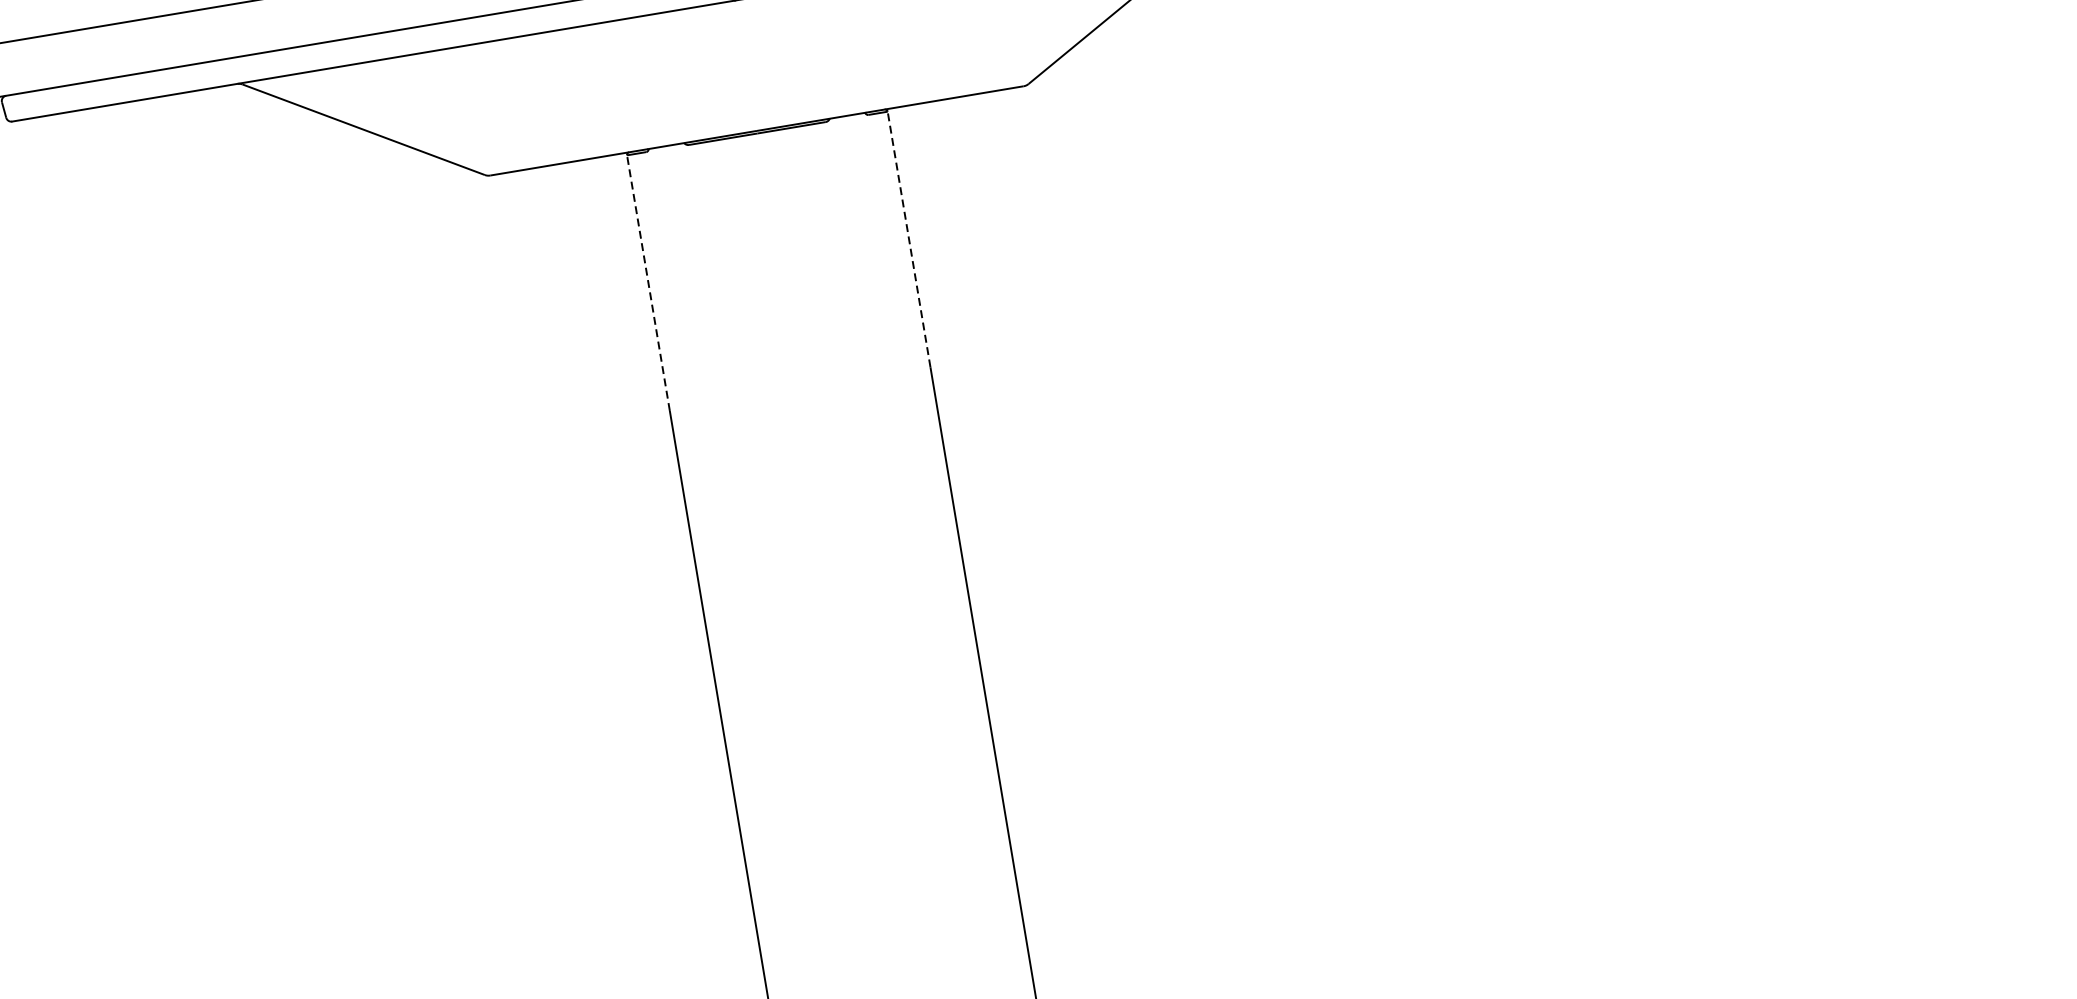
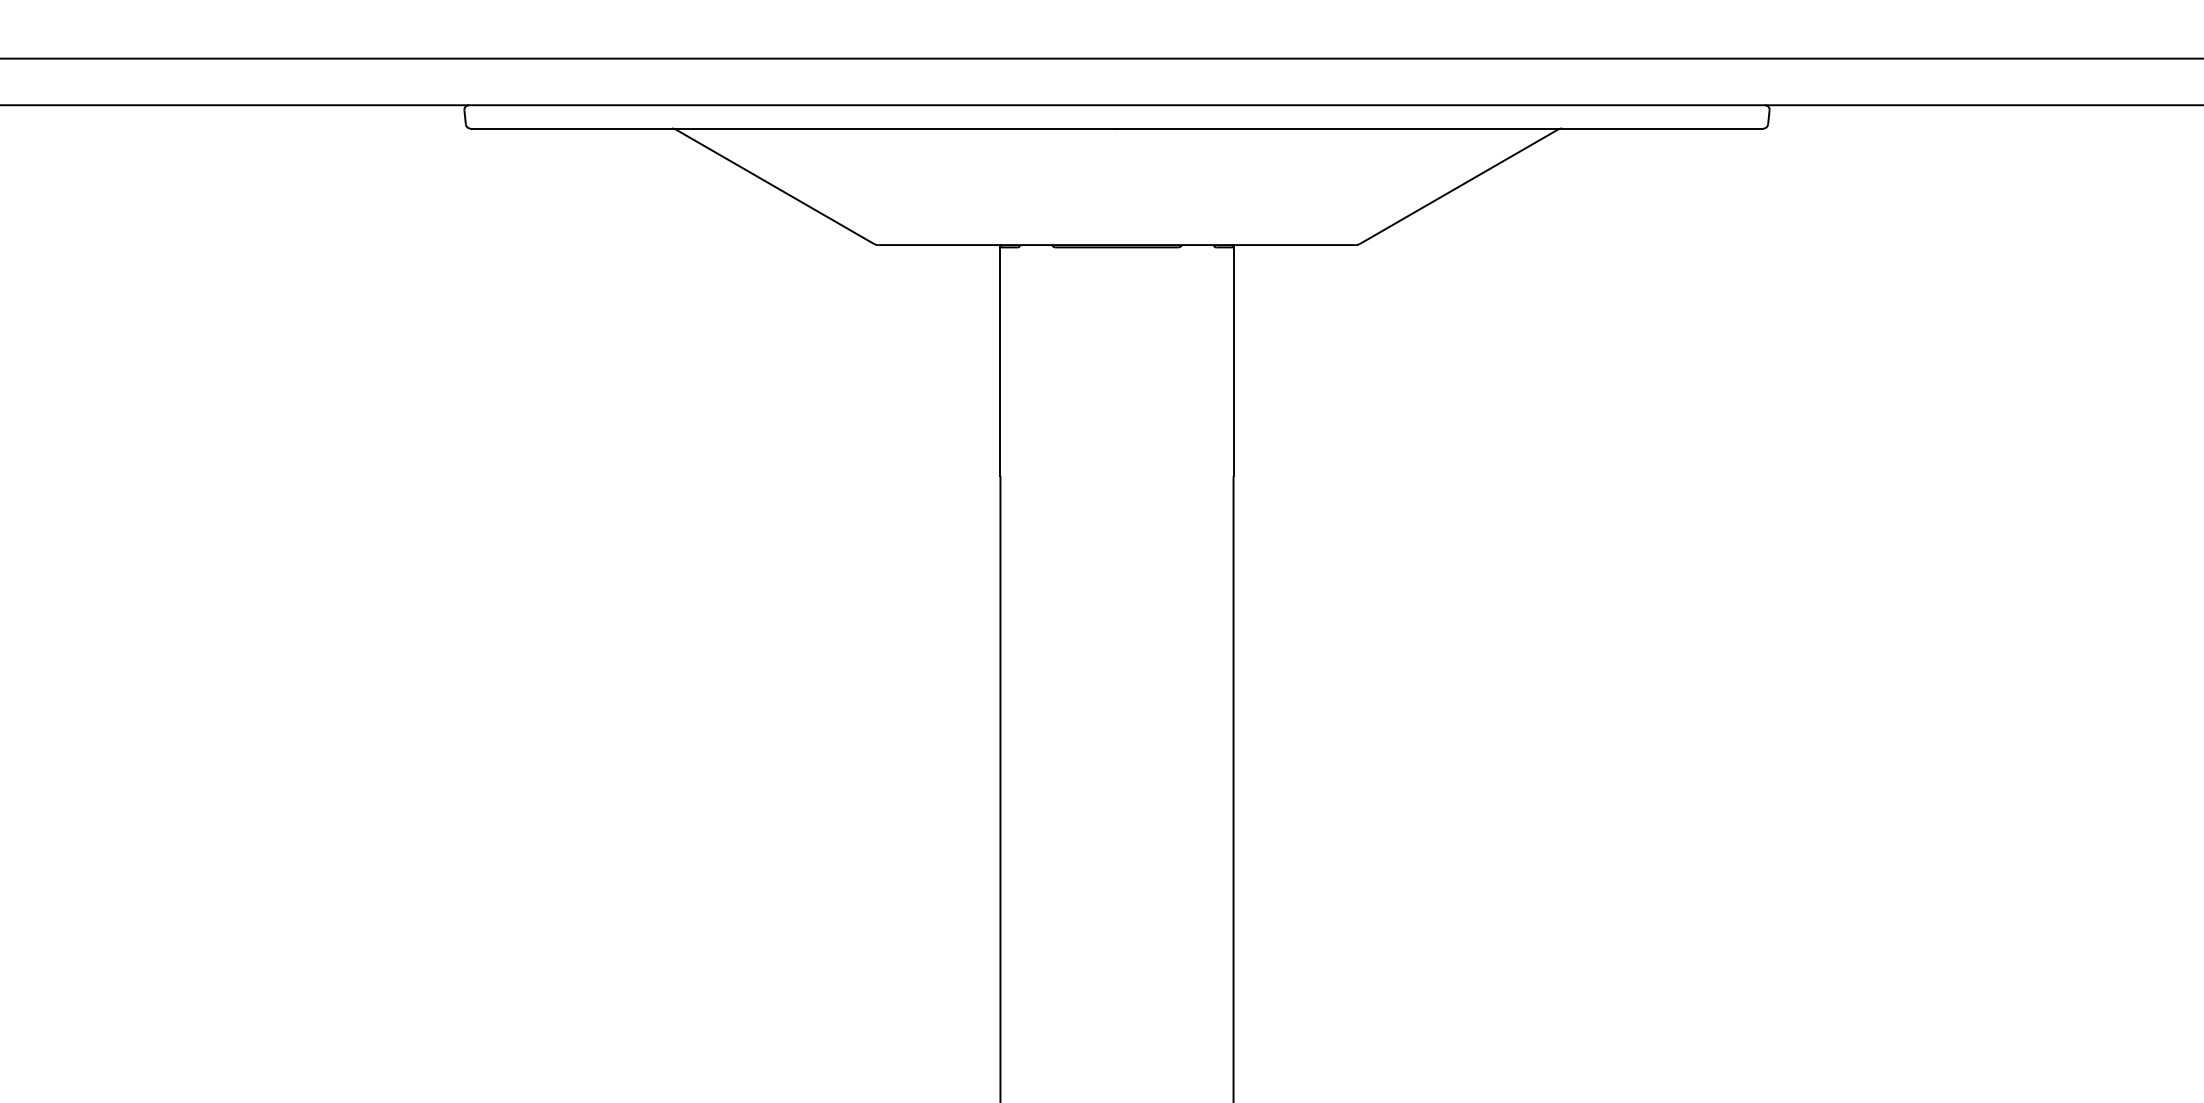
line: (908, 238) -> (1233, 360), dashed -> solid
line: (648, 281) -> (1000, 360), dashed -> solid

